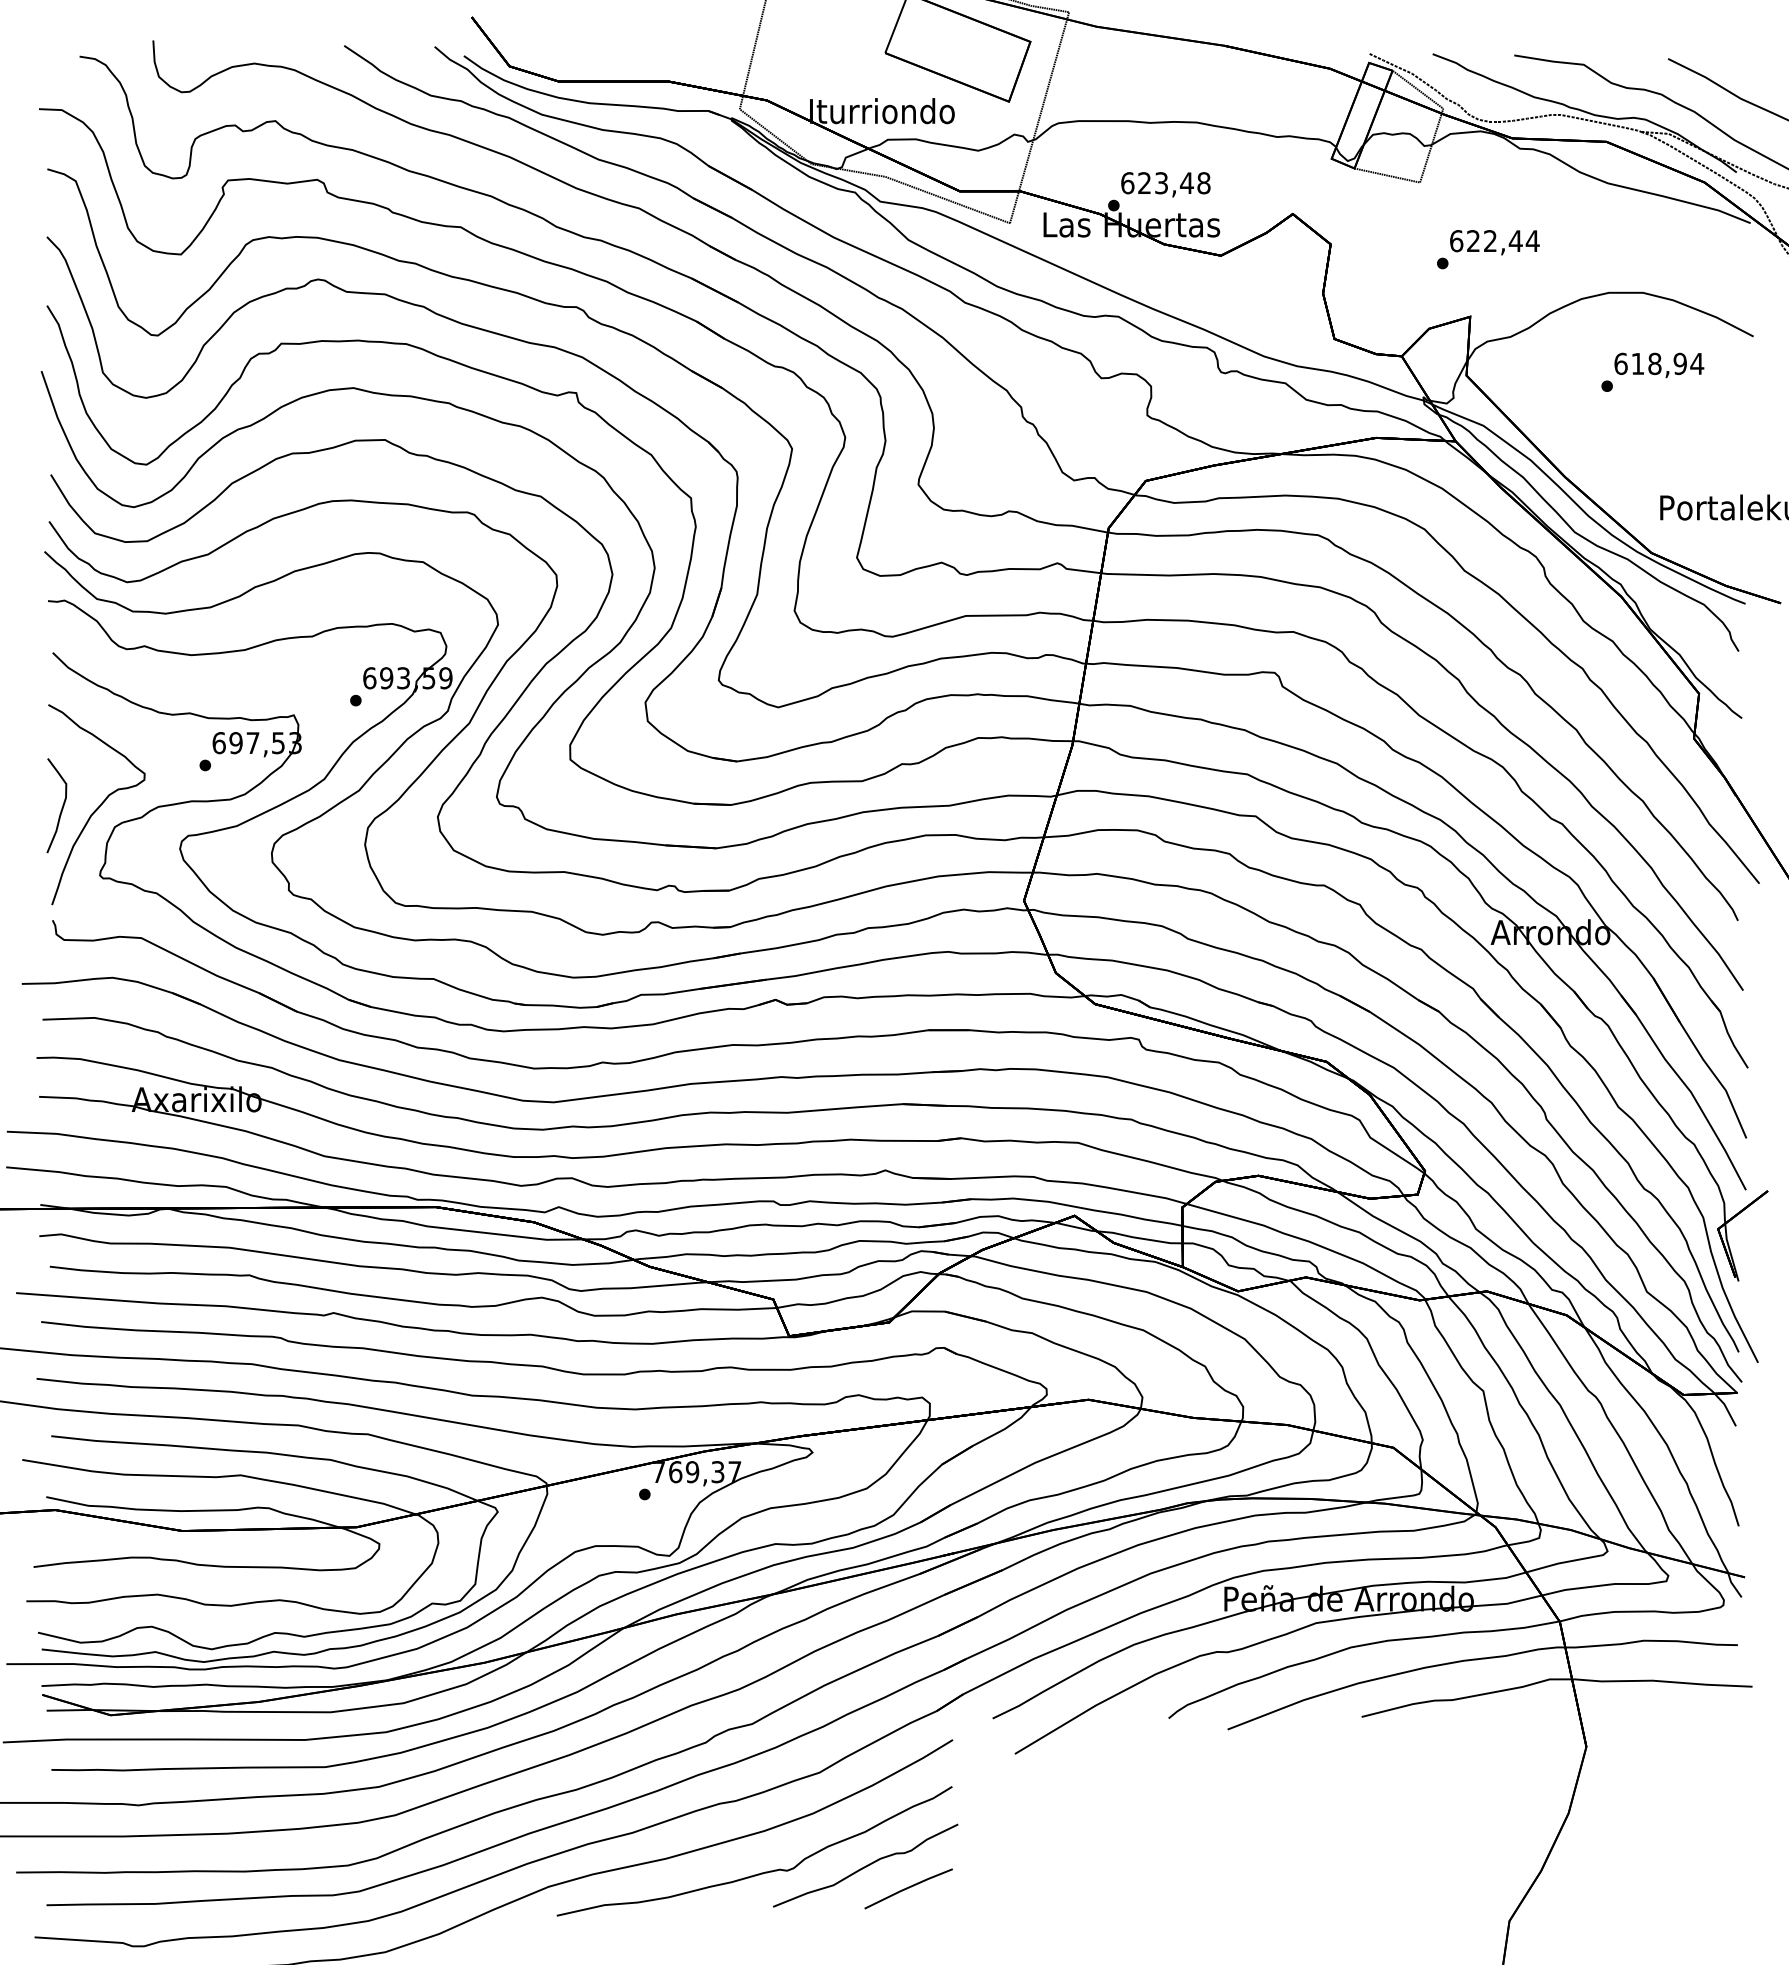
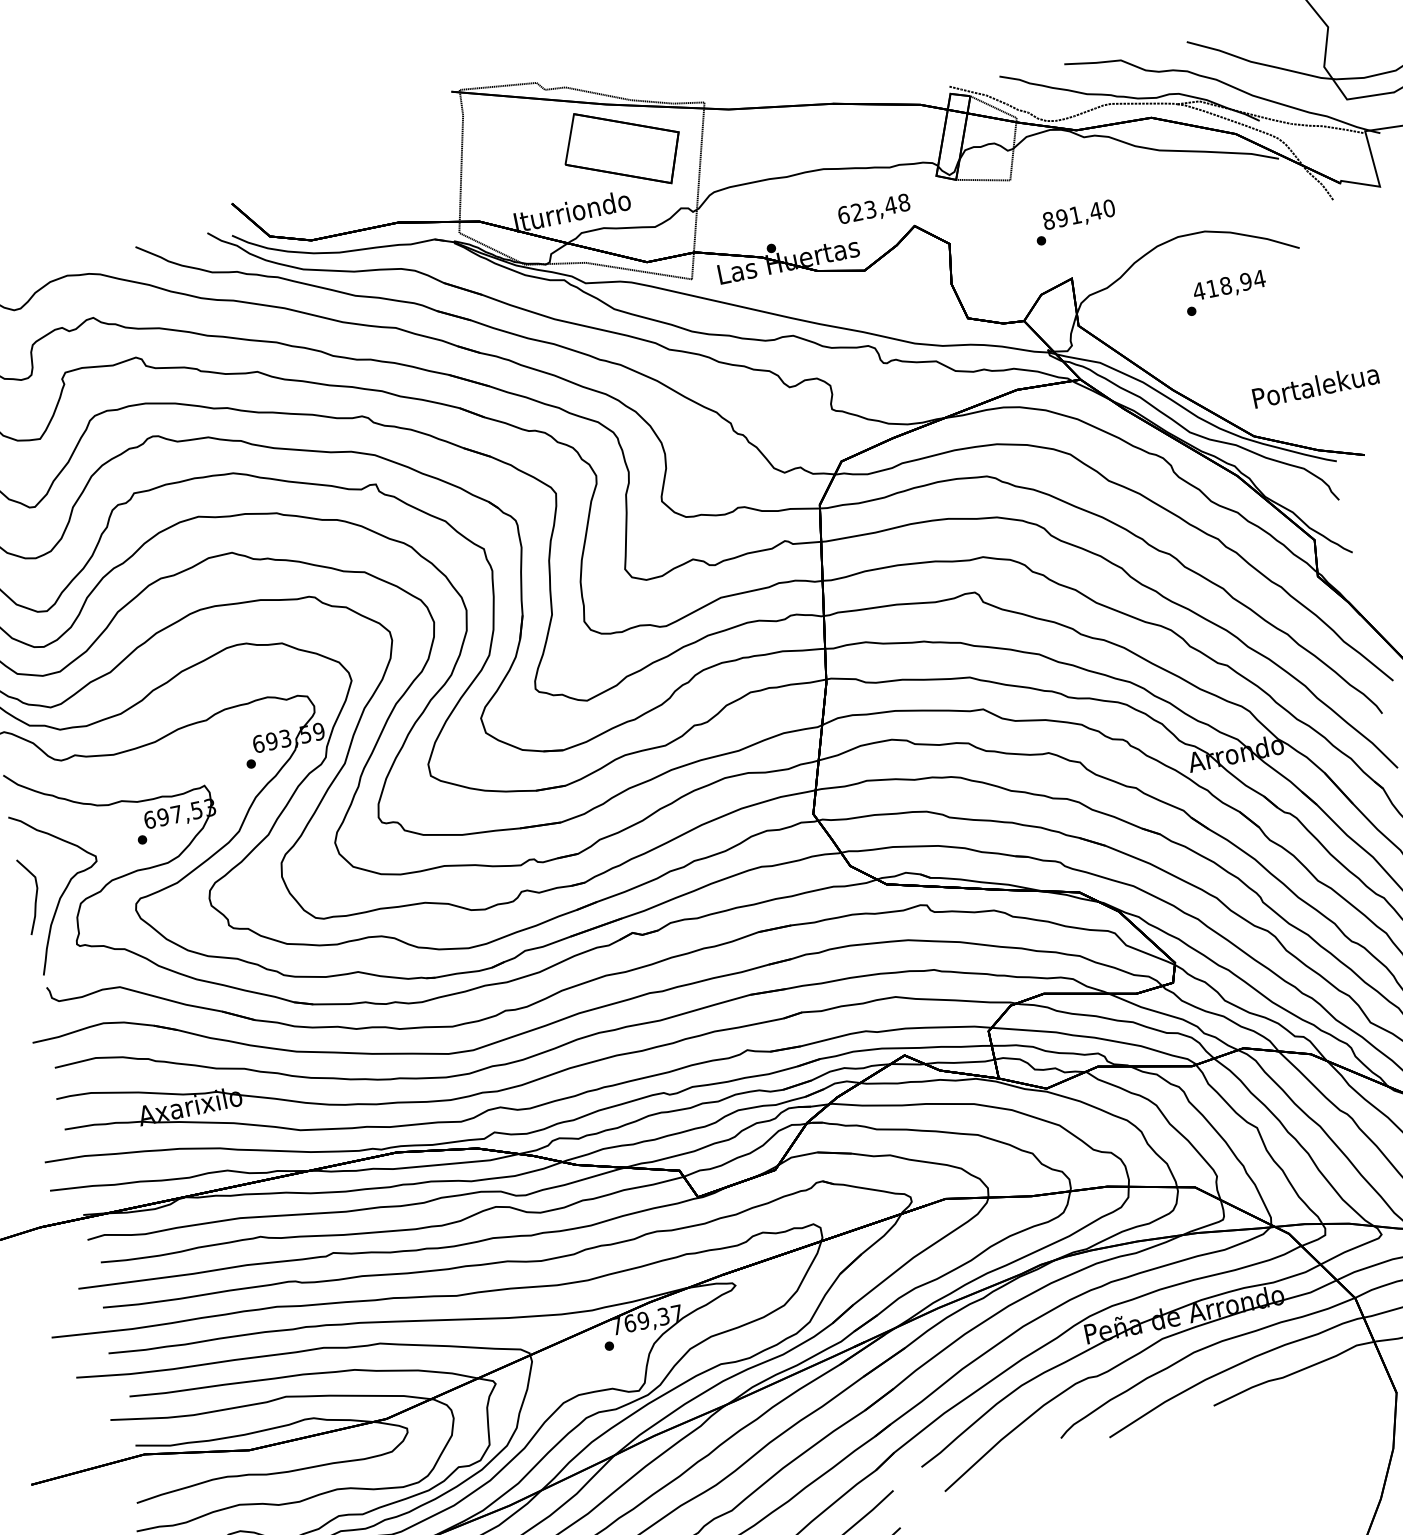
text: (1165, 184) -> (873, 209), moved
text: (1494, 241) -> (1078, 214), 622,44 -> 891,40
text: (1620, 363) -> (1198, 291), 618,94 -> 418,94

